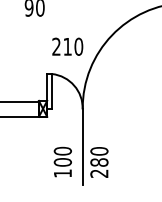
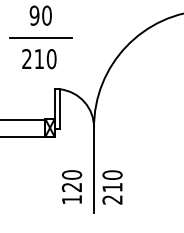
line: (34, 27) -> (40, 37), added
text: (67, 47) -> (39, 59), moved
text: (62, 162) -> (71, 187), 100 -> 120
text: (99, 162) -> (112, 187), 280 -> 210

